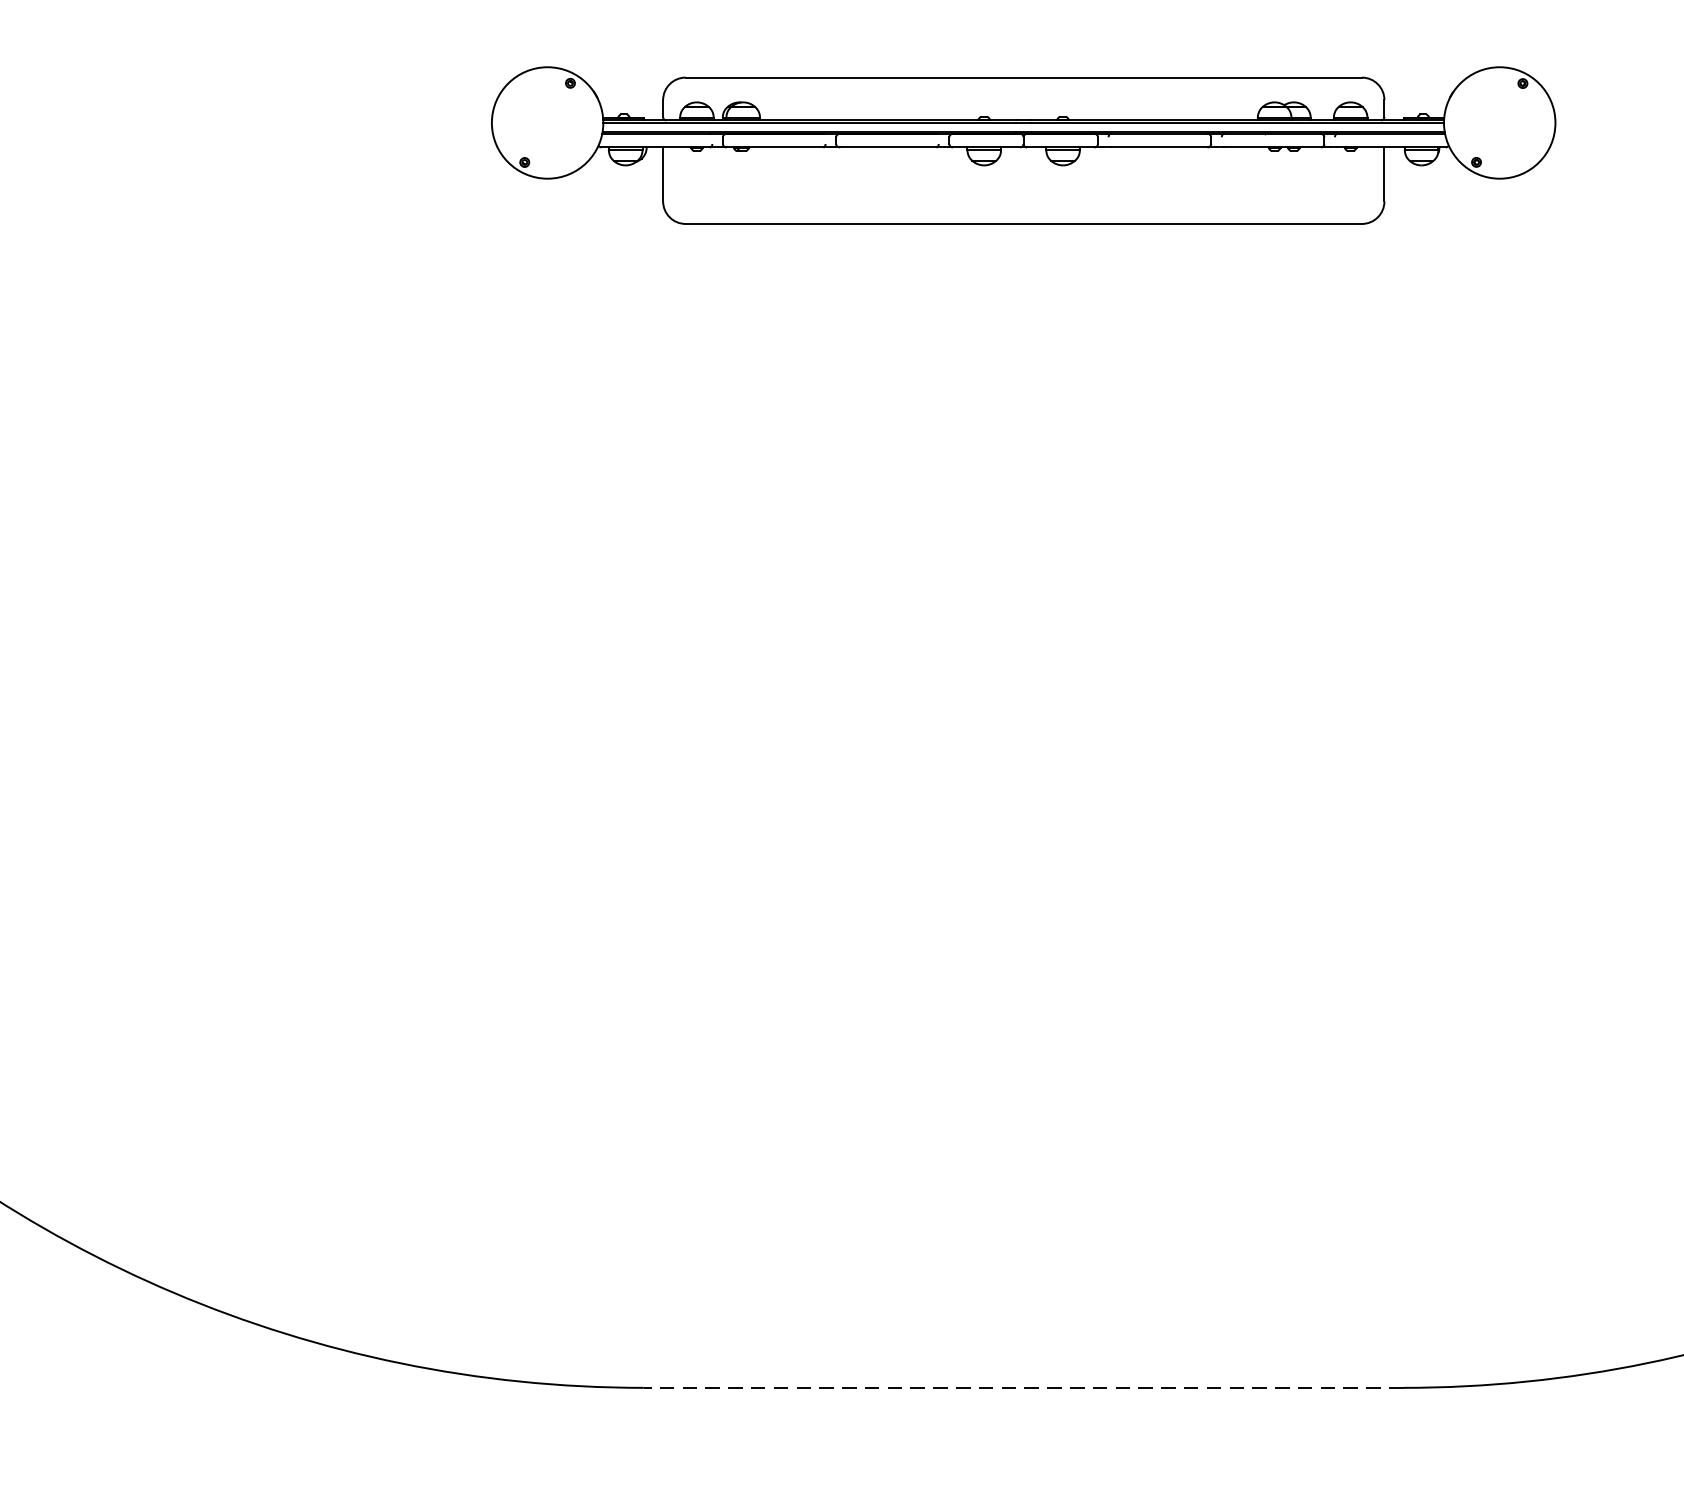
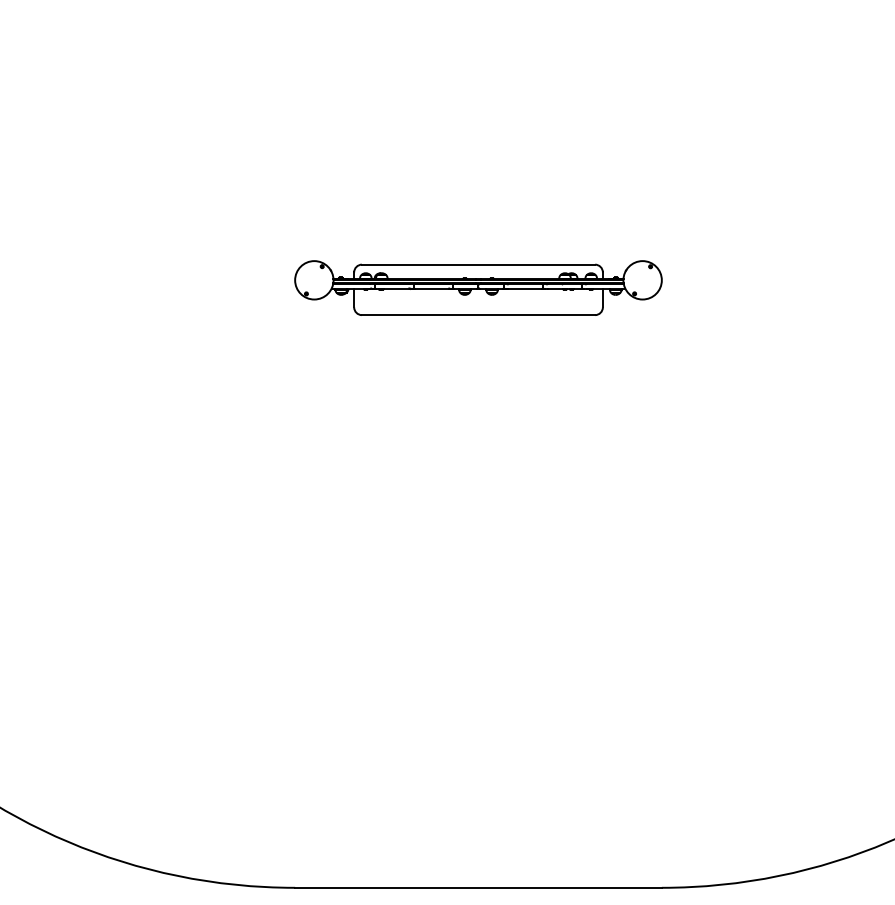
part: (1023, 144) -> (478, 287), size x0.71
line: (1023, 1387) -> (478, 887), dashed -> solid

